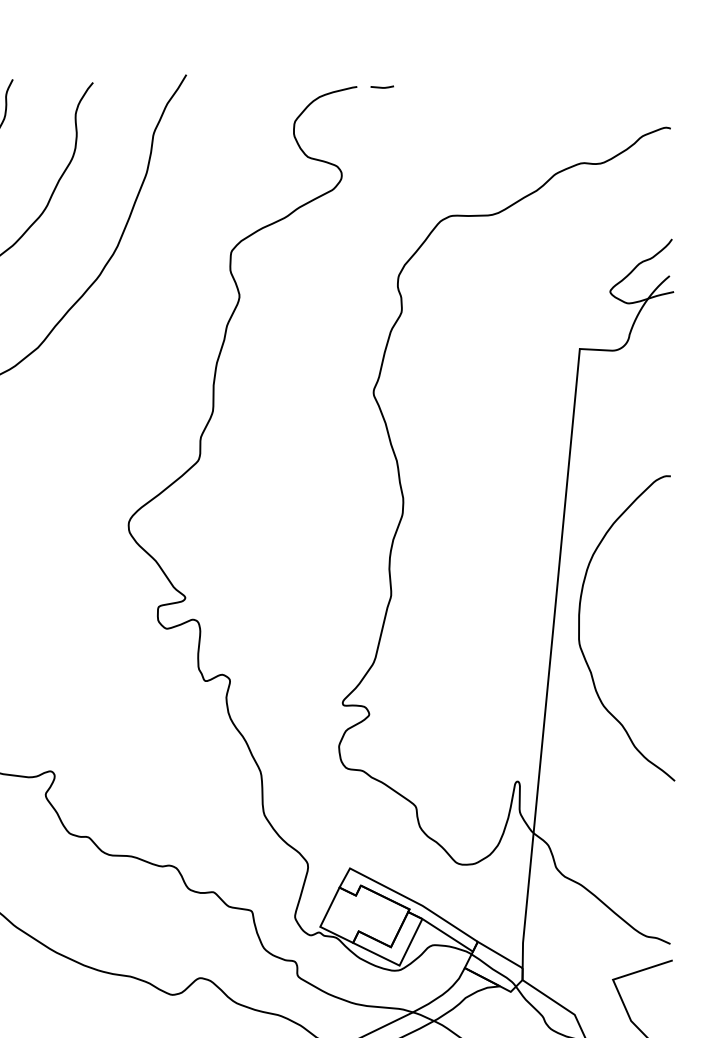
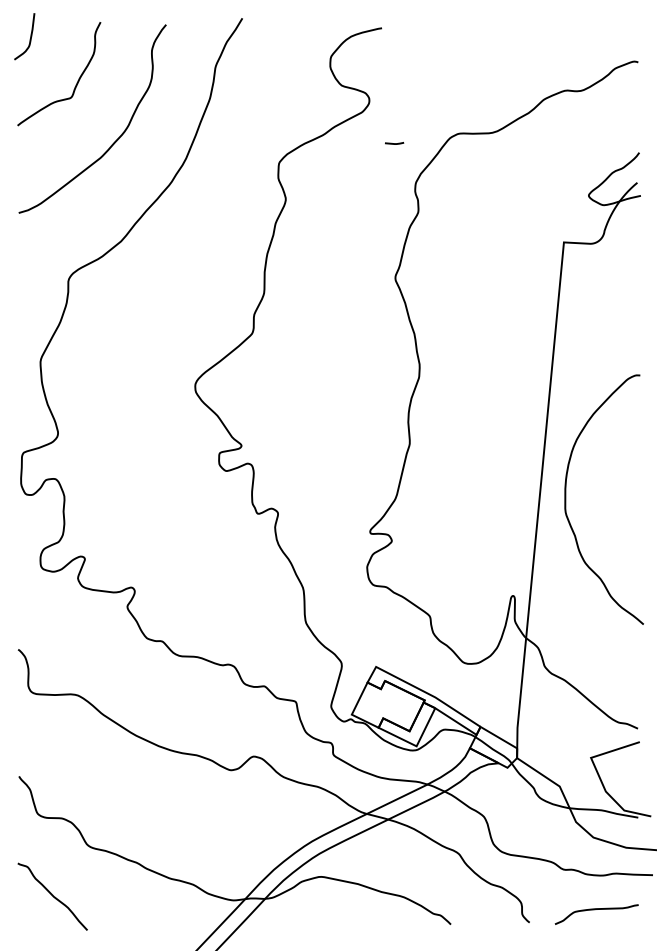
line: (382, 87) -> (394, 143), moved
curve: (580, 628) -> (566, 499), moved

